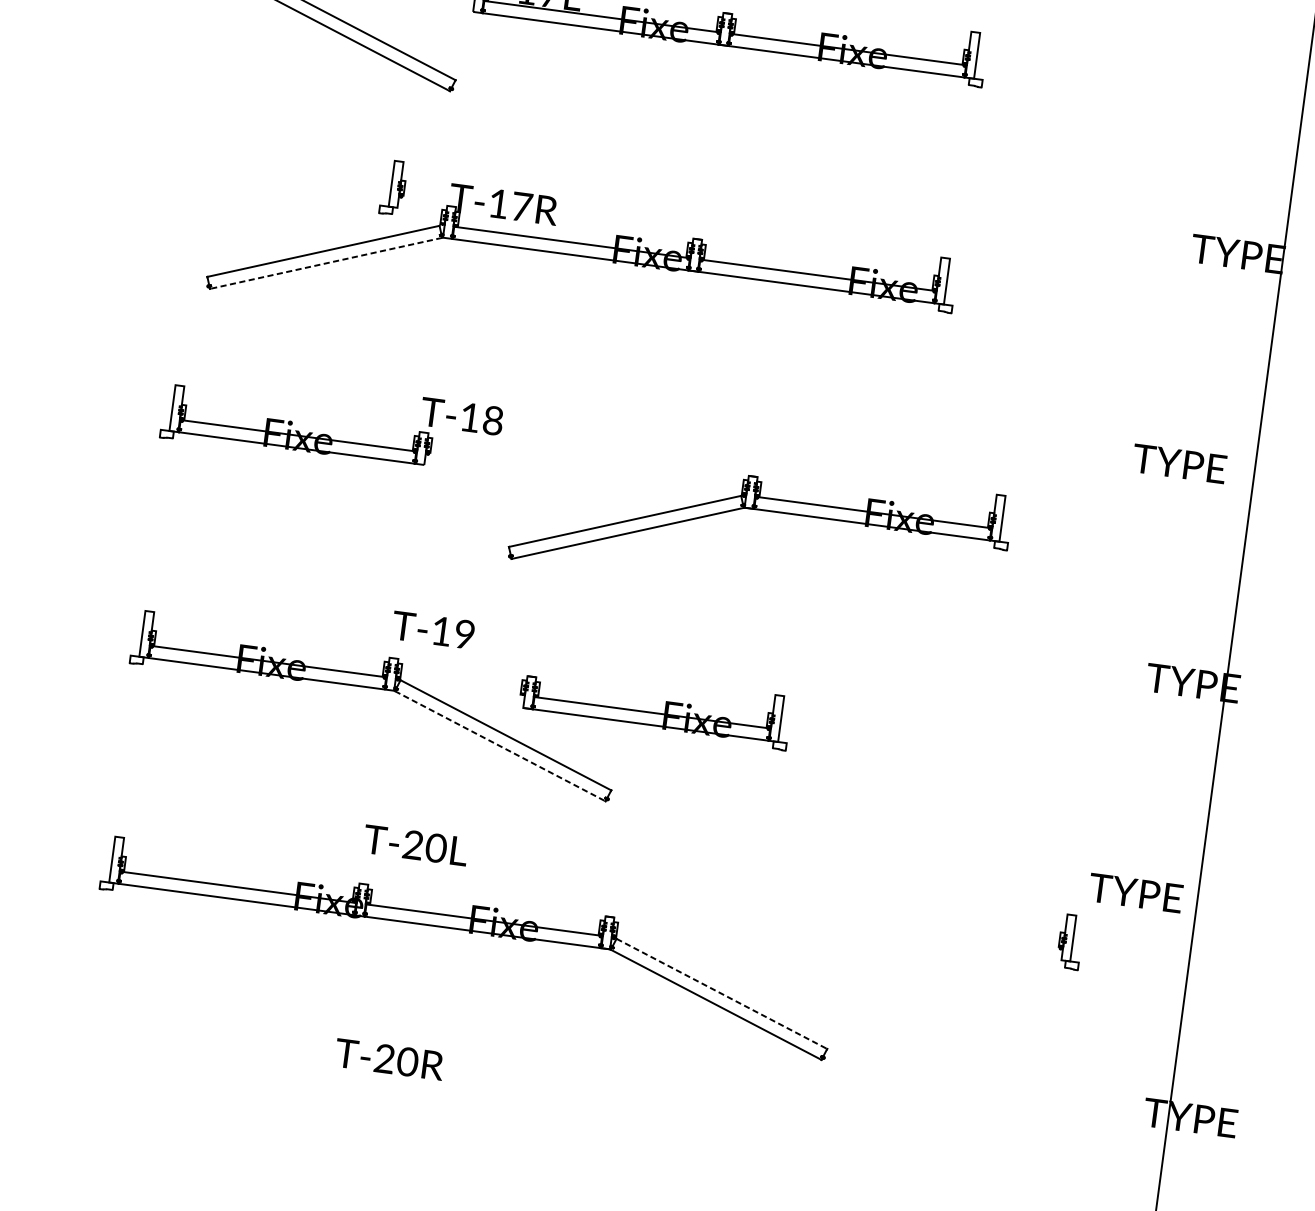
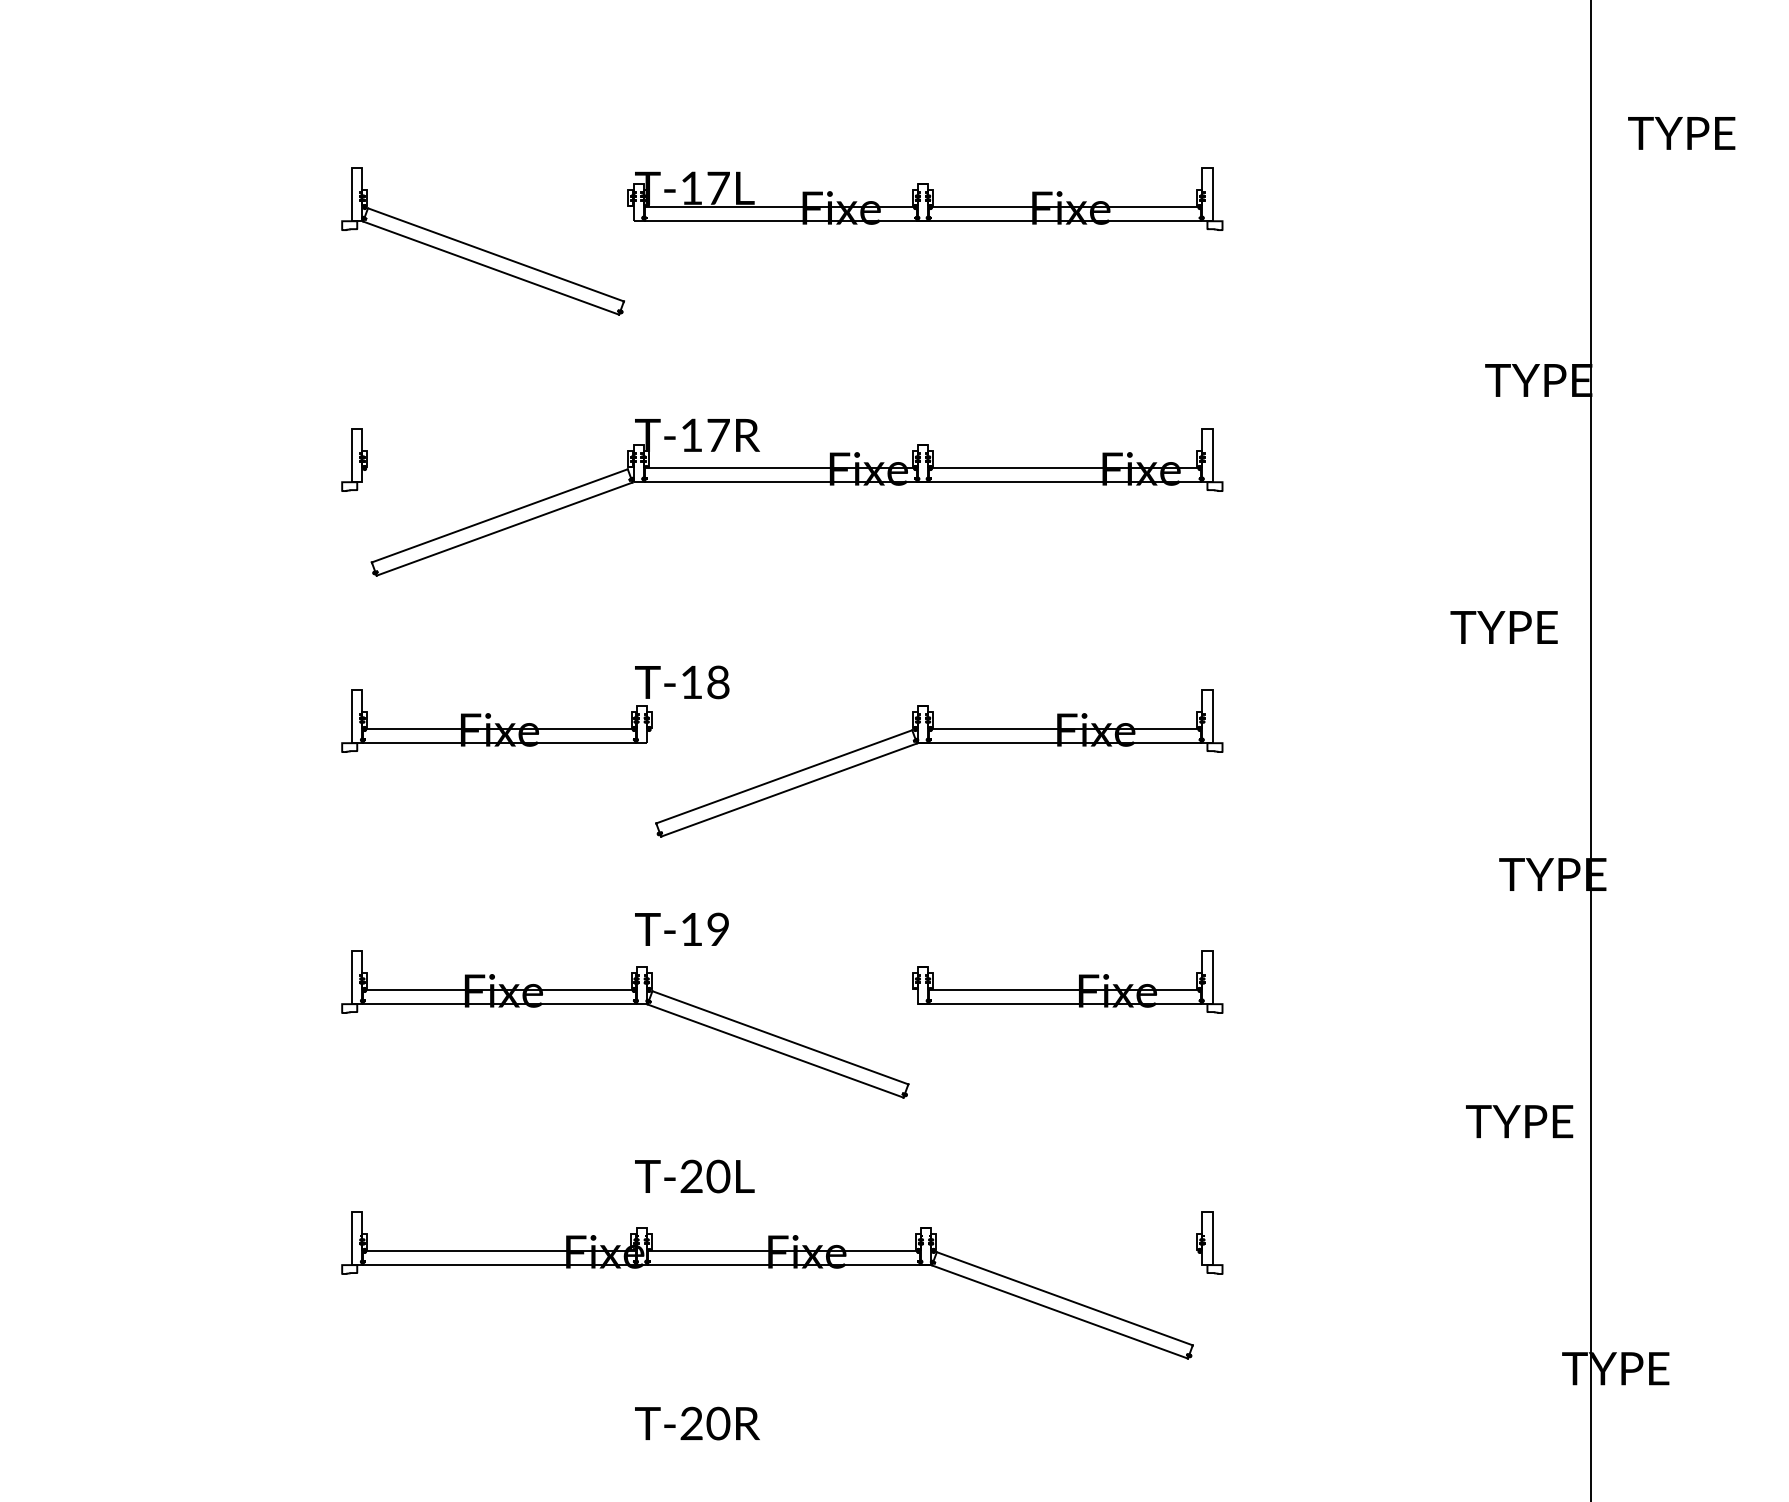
part: (393, 187) -> (354, 459), moved
line: (325, 263) -> (504, 529), dashed -> solid
part: (763, 510) -> (939, 743), moved
part: (654, 712) -> (1067, 989), moved
line: (500, 746) -> (776, 1051), dashed -> solid
part: (1070, 941) -> (1209, 1242), moved
line: (722, 993) -> (1065, 1298), dashed -> solid

